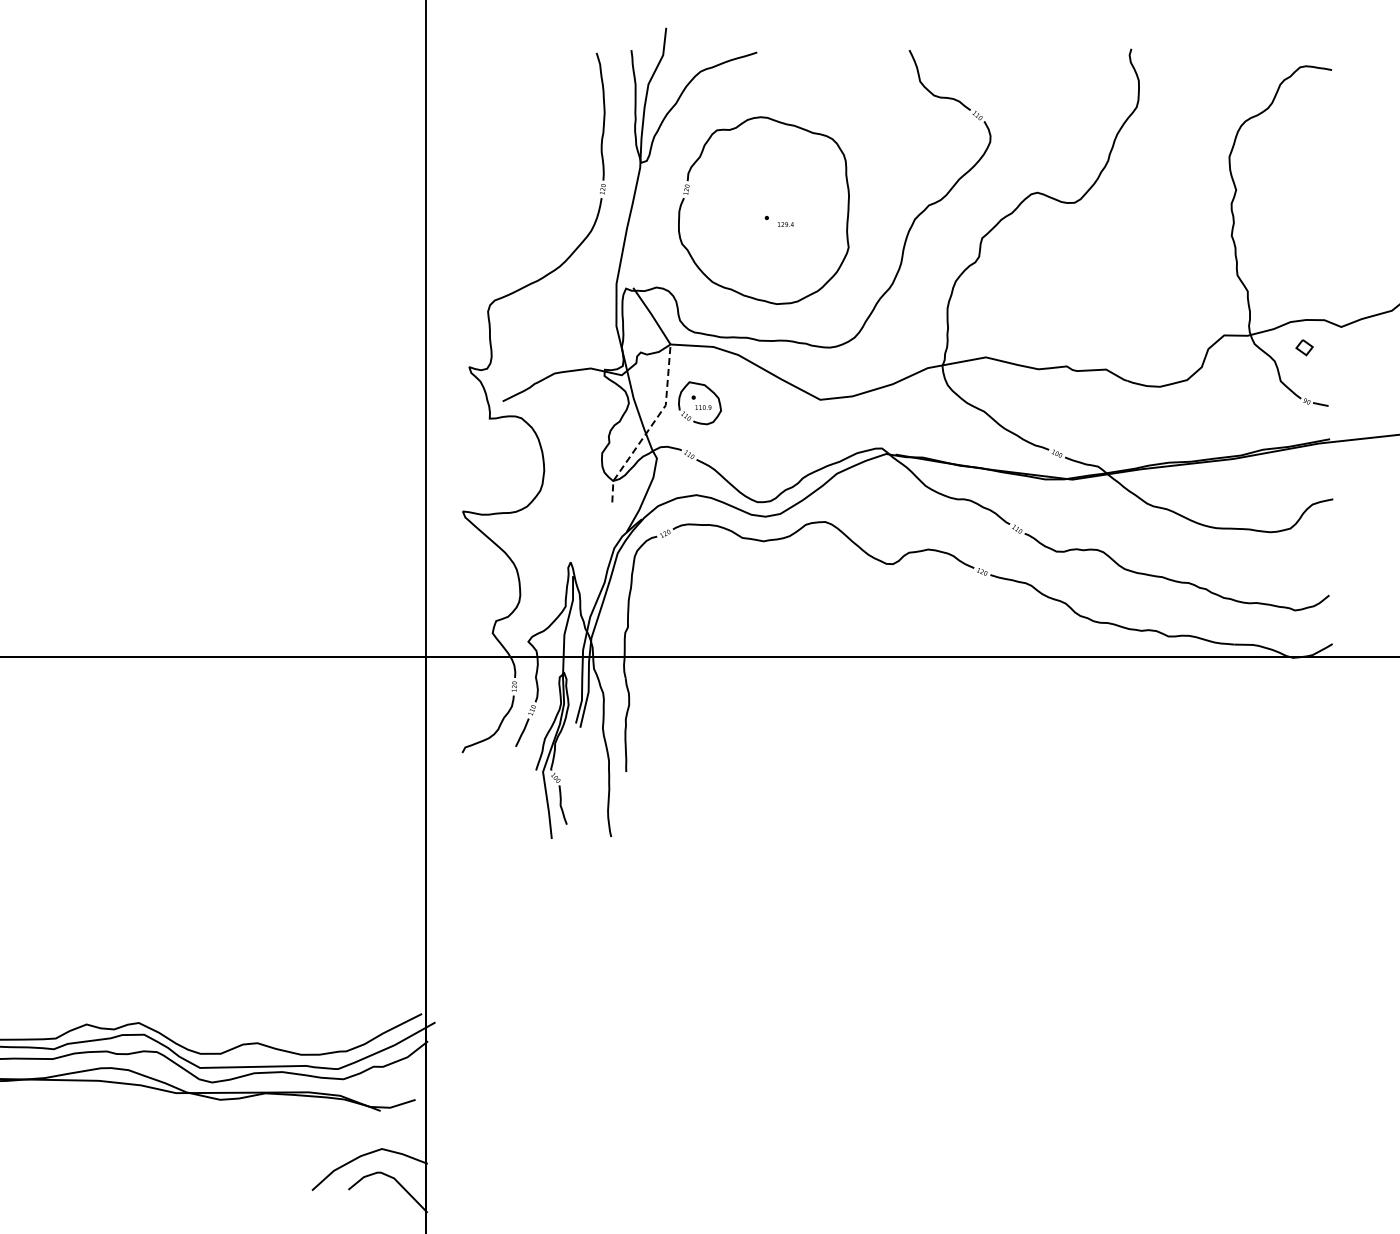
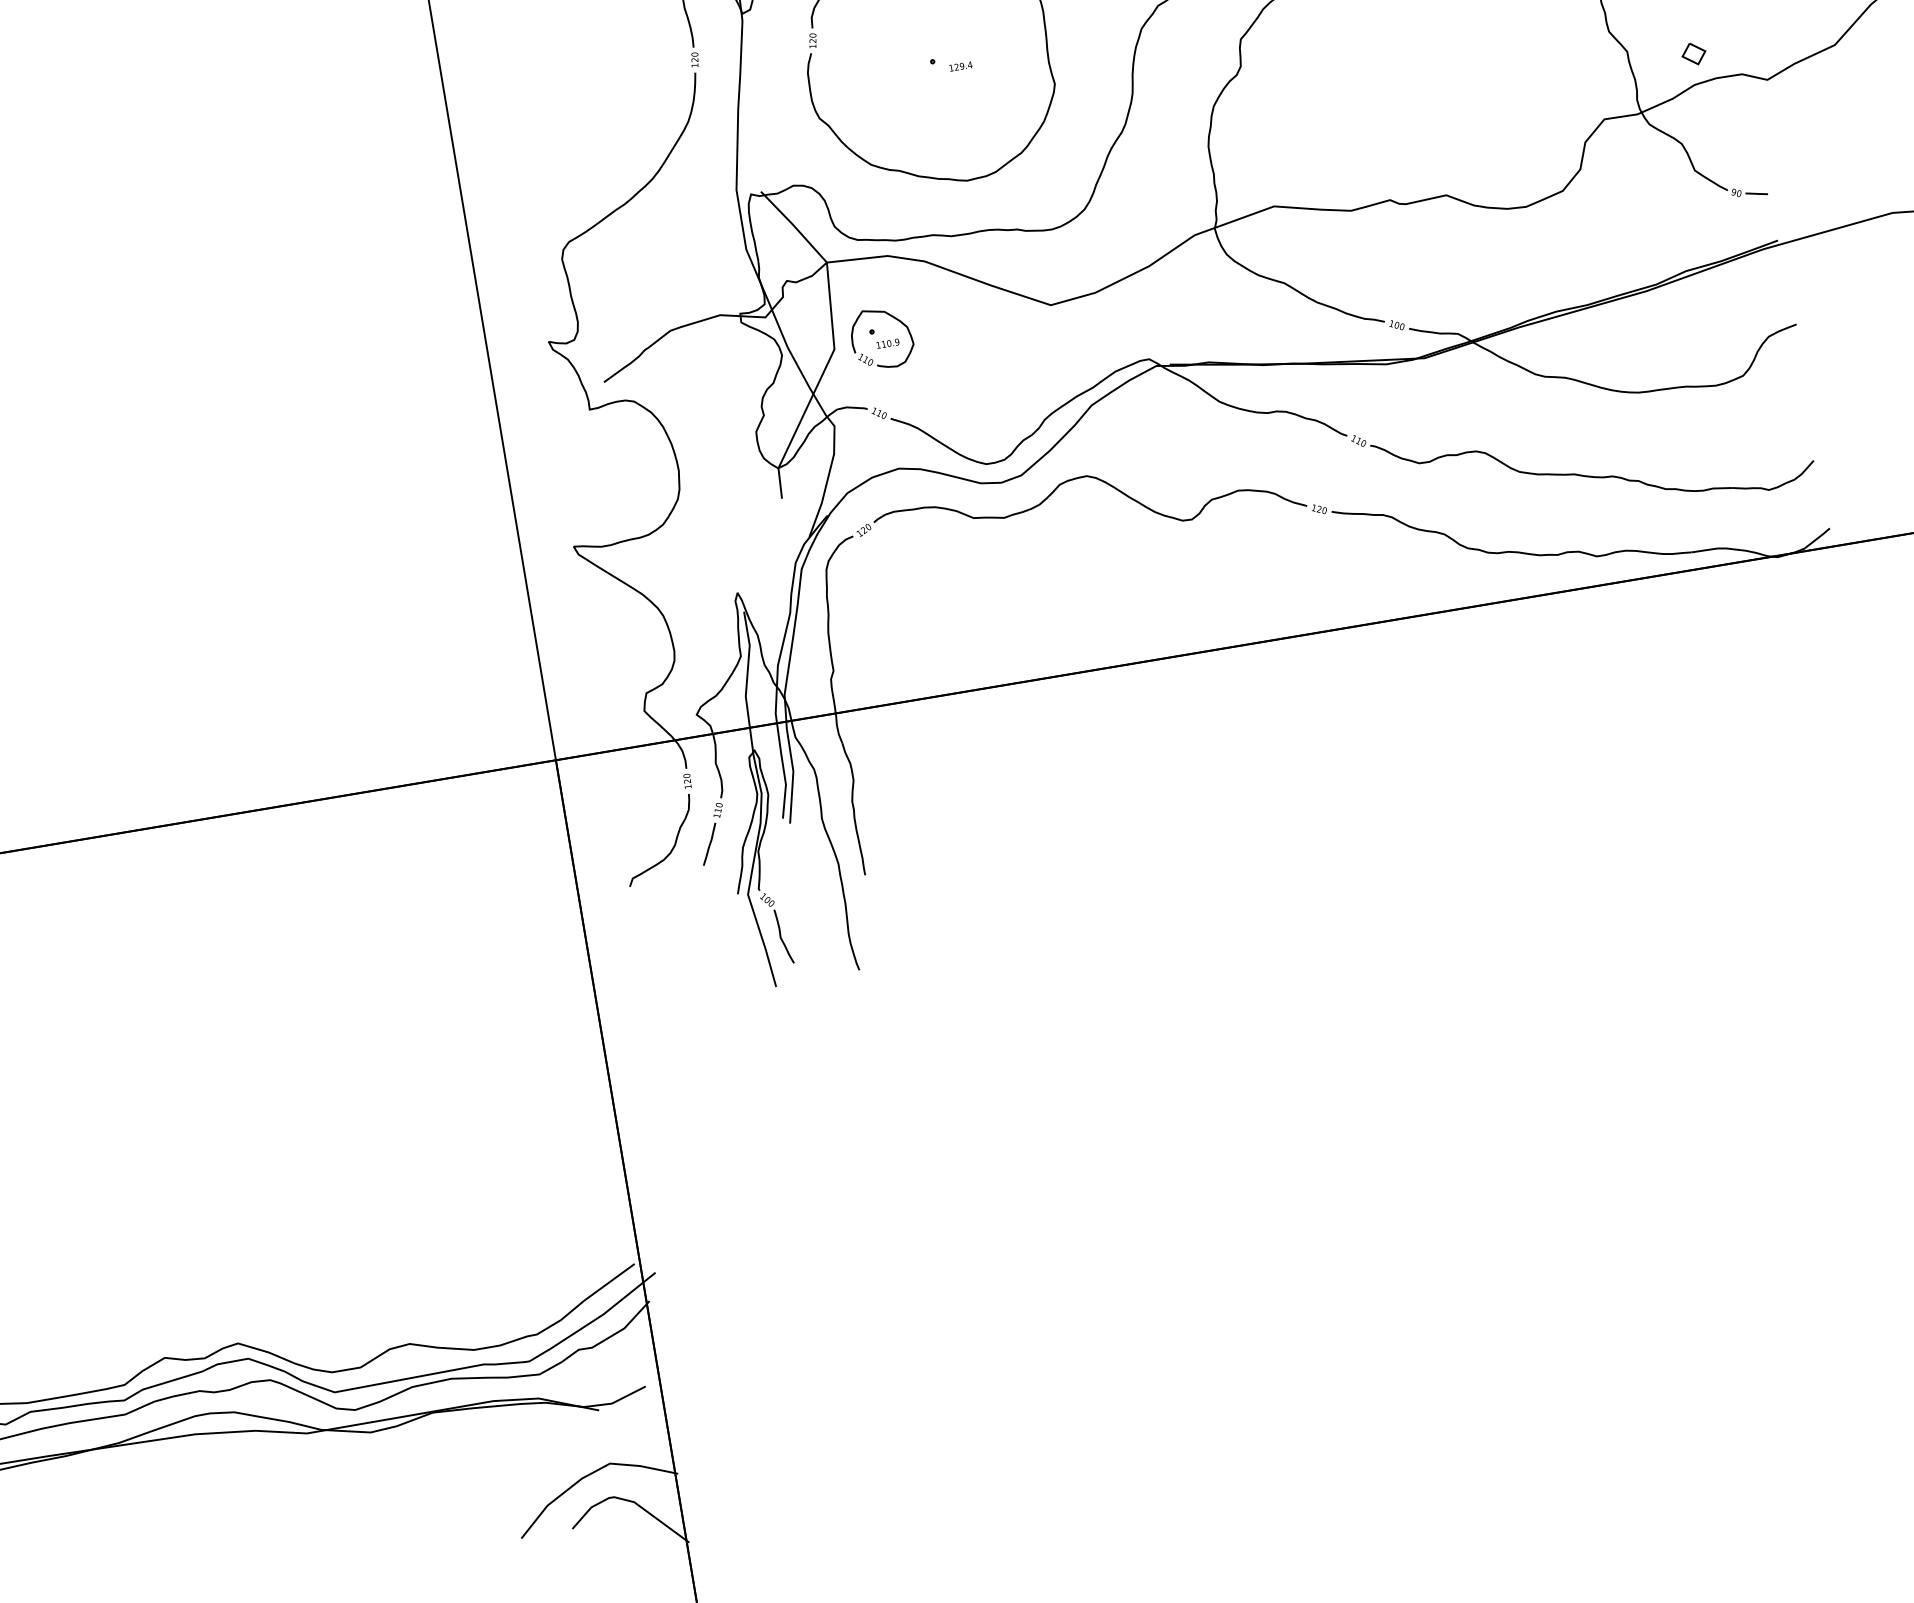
part: (1304, 347) -> (1693, 53), moved
line: (651, 426) -> (819, 382), dashed -> solid

